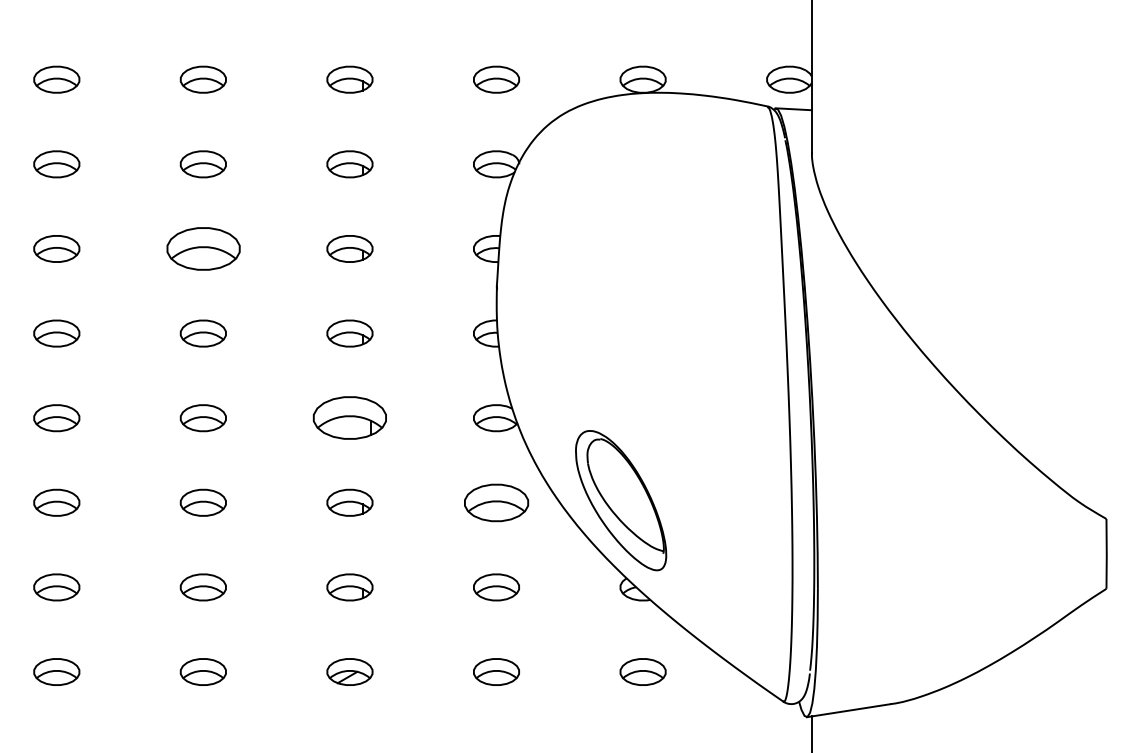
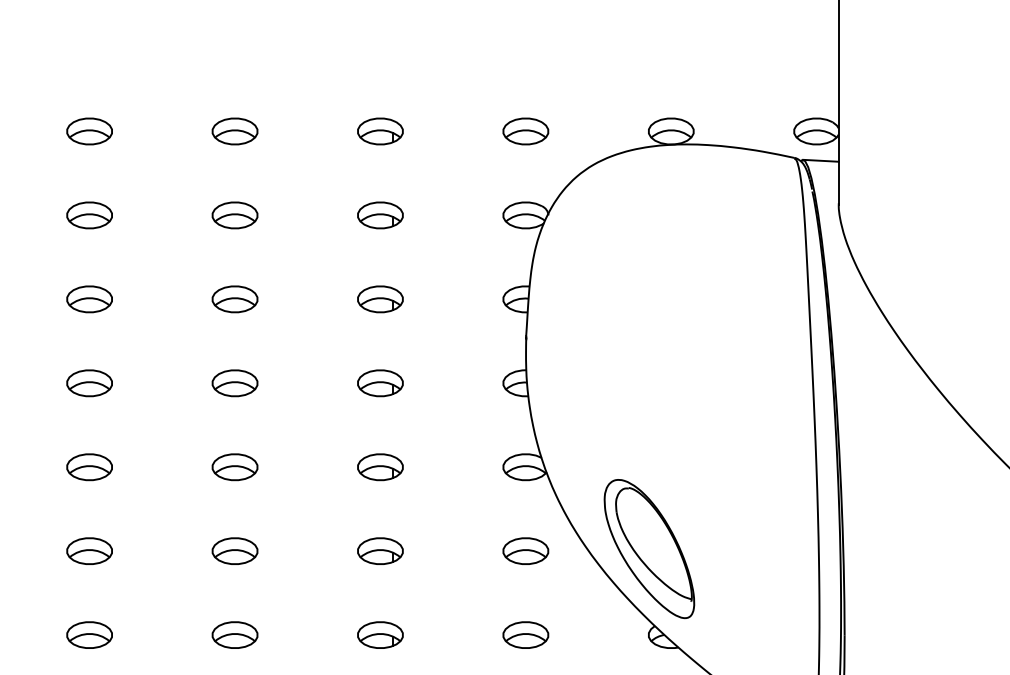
part: (202, 248) -> (234, 298), size x0.62
part: (349, 418) -> (379, 467), size x0.62
part: (496, 502) -> (525, 550), size x0.71

